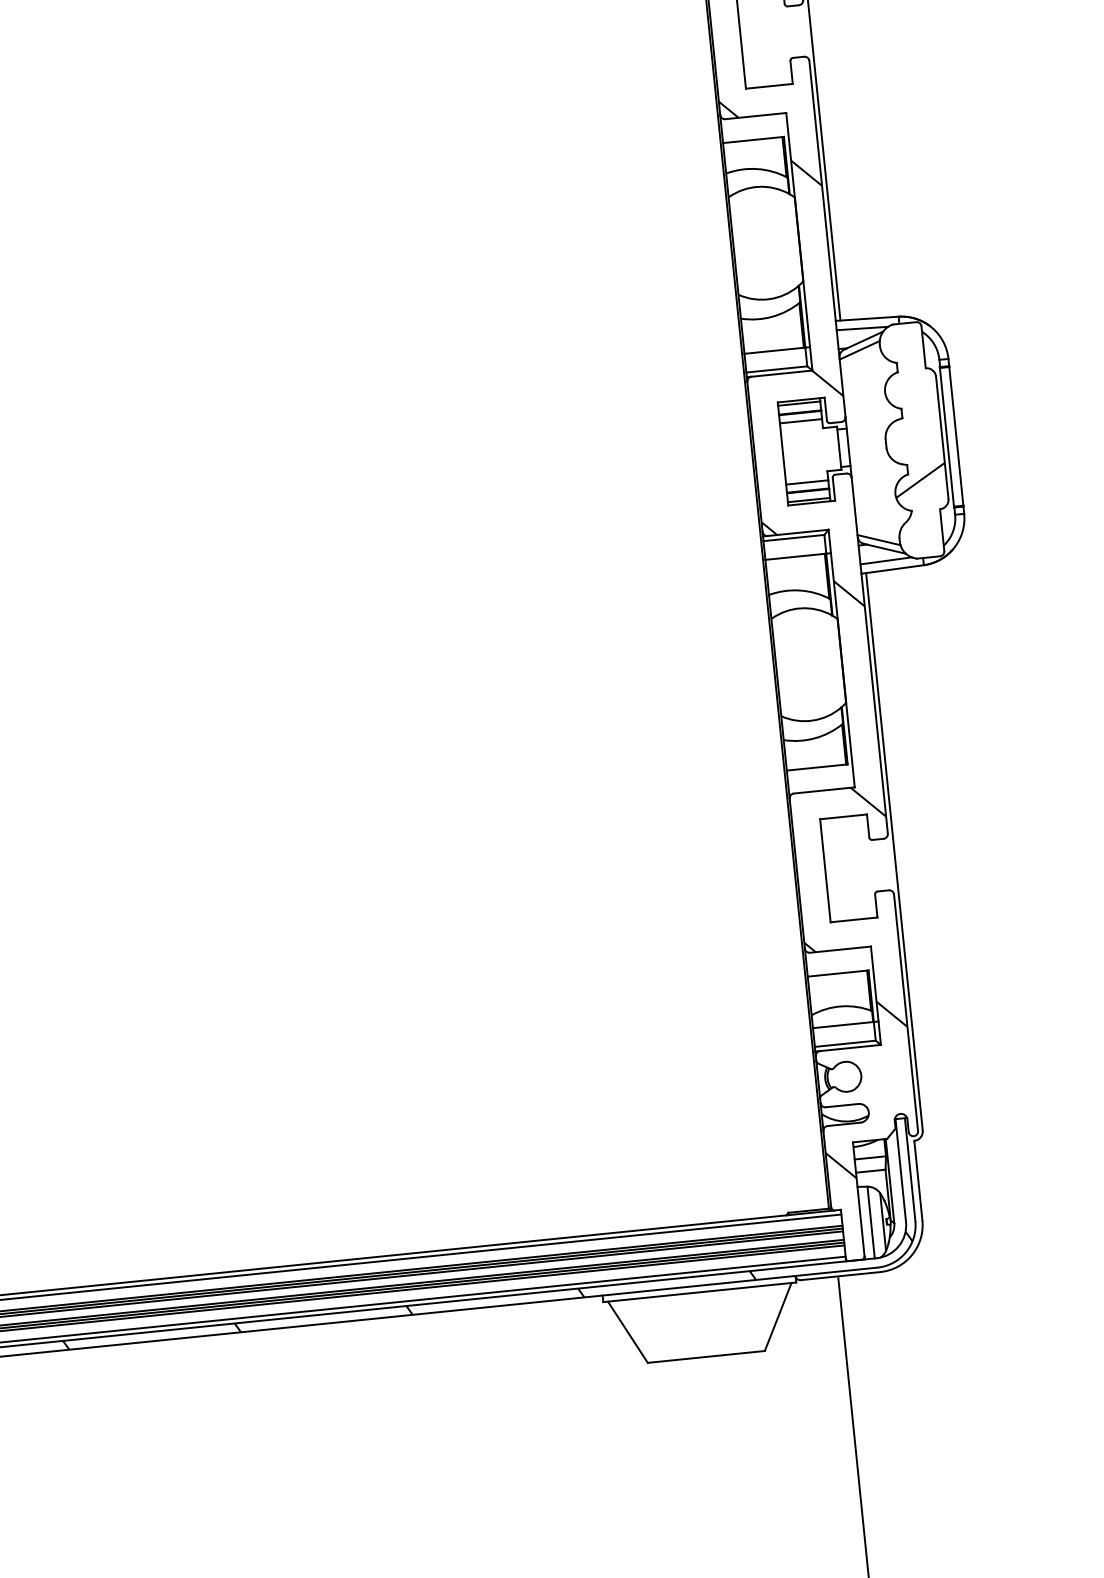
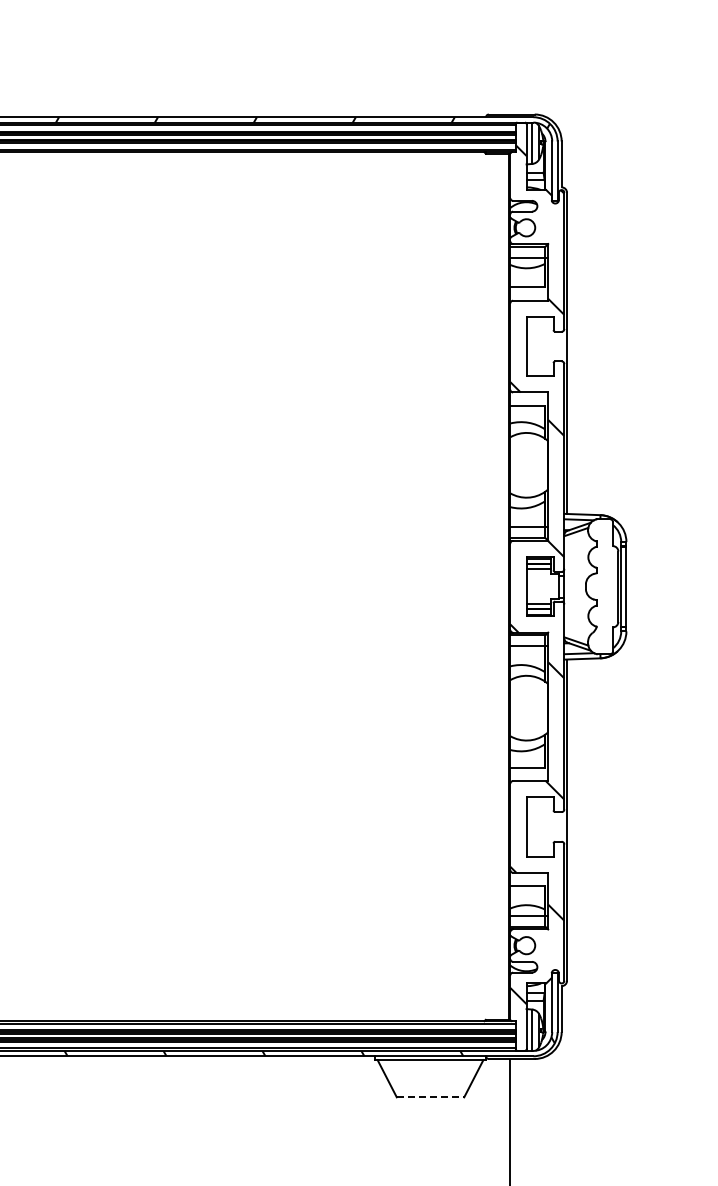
hatch: (920, 479) -> (603, 609), removed
line: (706, 1357) -> (430, 1097), solid -> dashed

